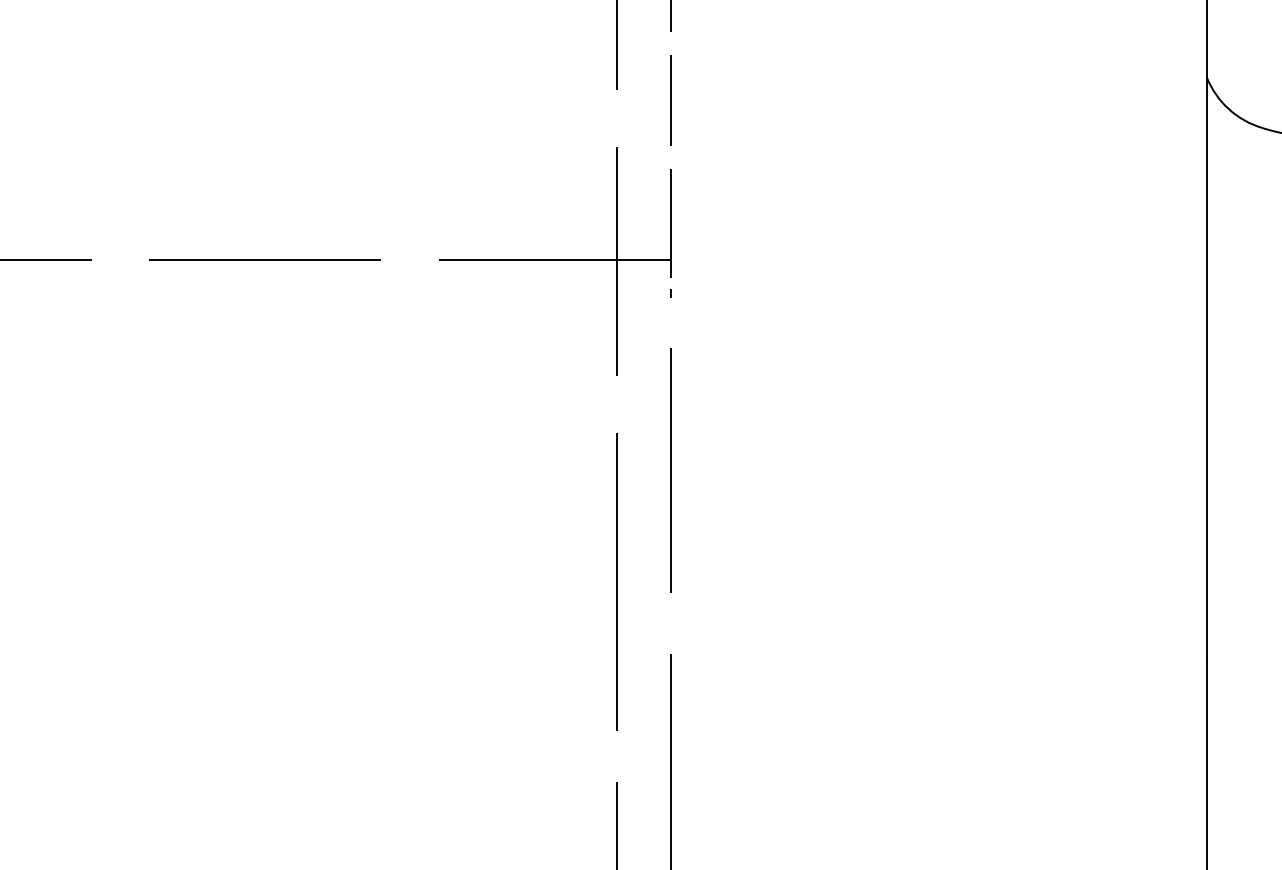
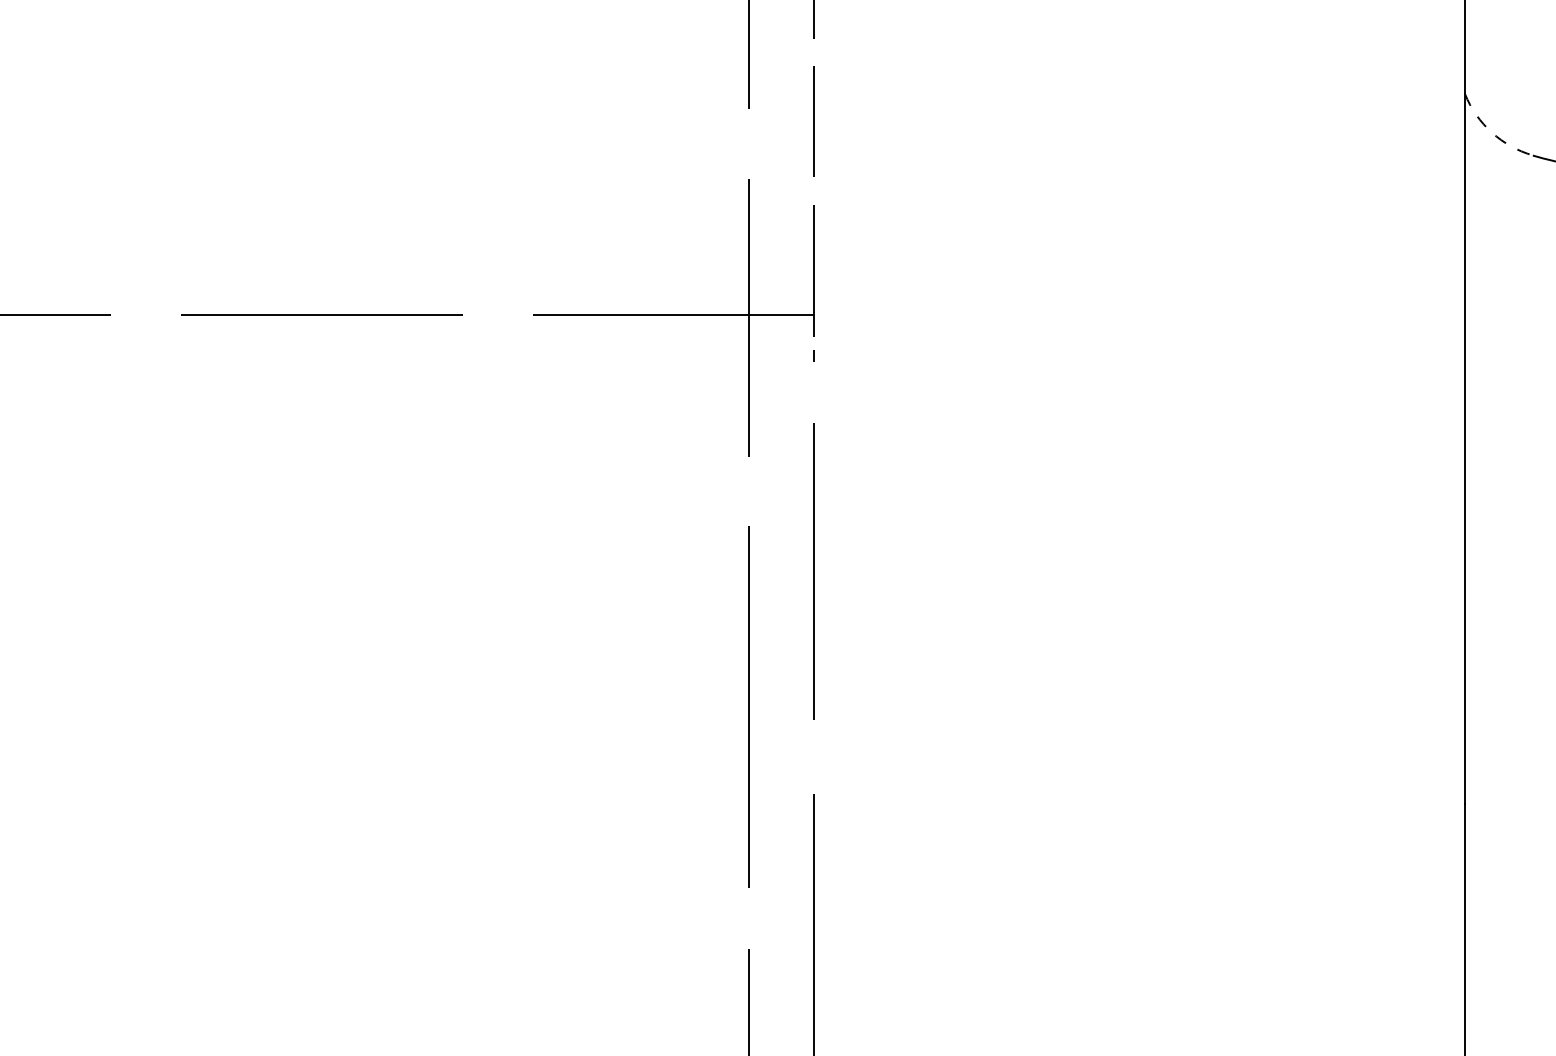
arc: (1228, 109) -> (1491, 132), solid -> dashed

